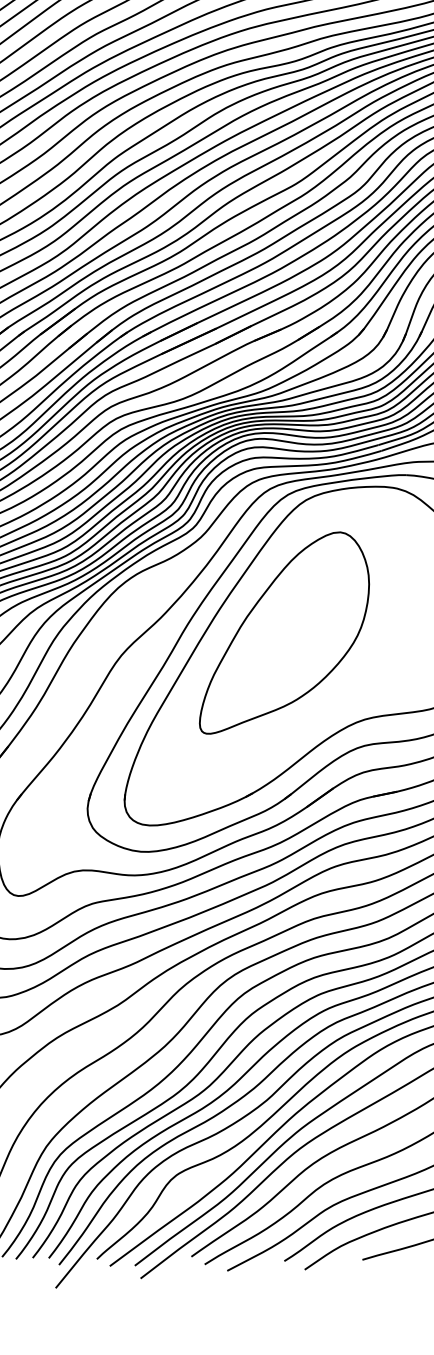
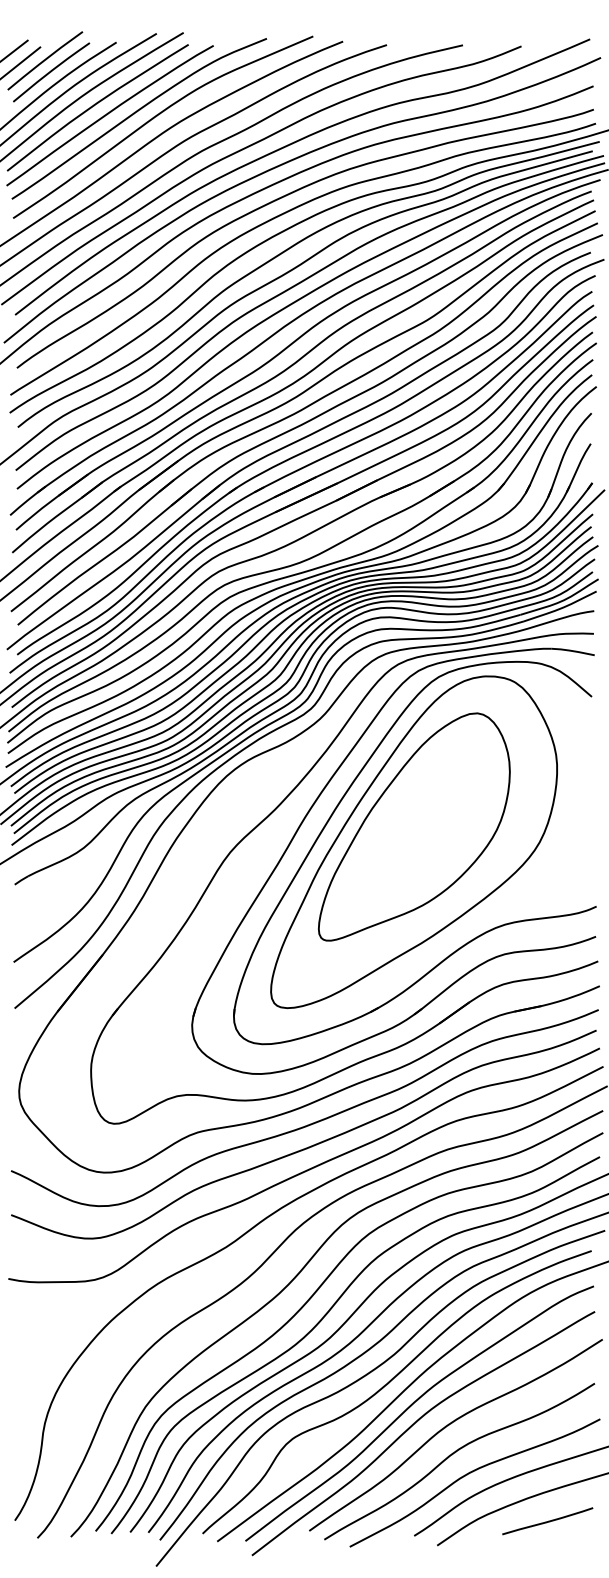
part: (283, 646) -> (413, 842), added

